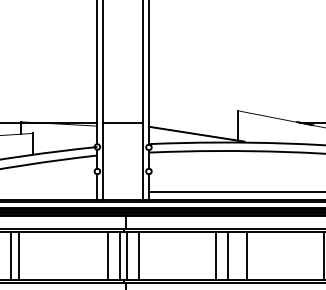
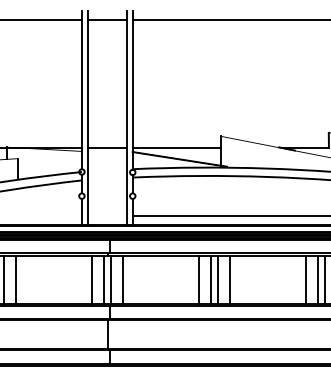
line: (193, 122) -> (176, 147), added
line: (30, 255) -> (15, 279), added
line: (234, 255) -> (217, 279), added

